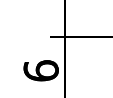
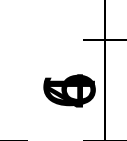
text: (40, 70) -> (68, 90), 6 -> 4

